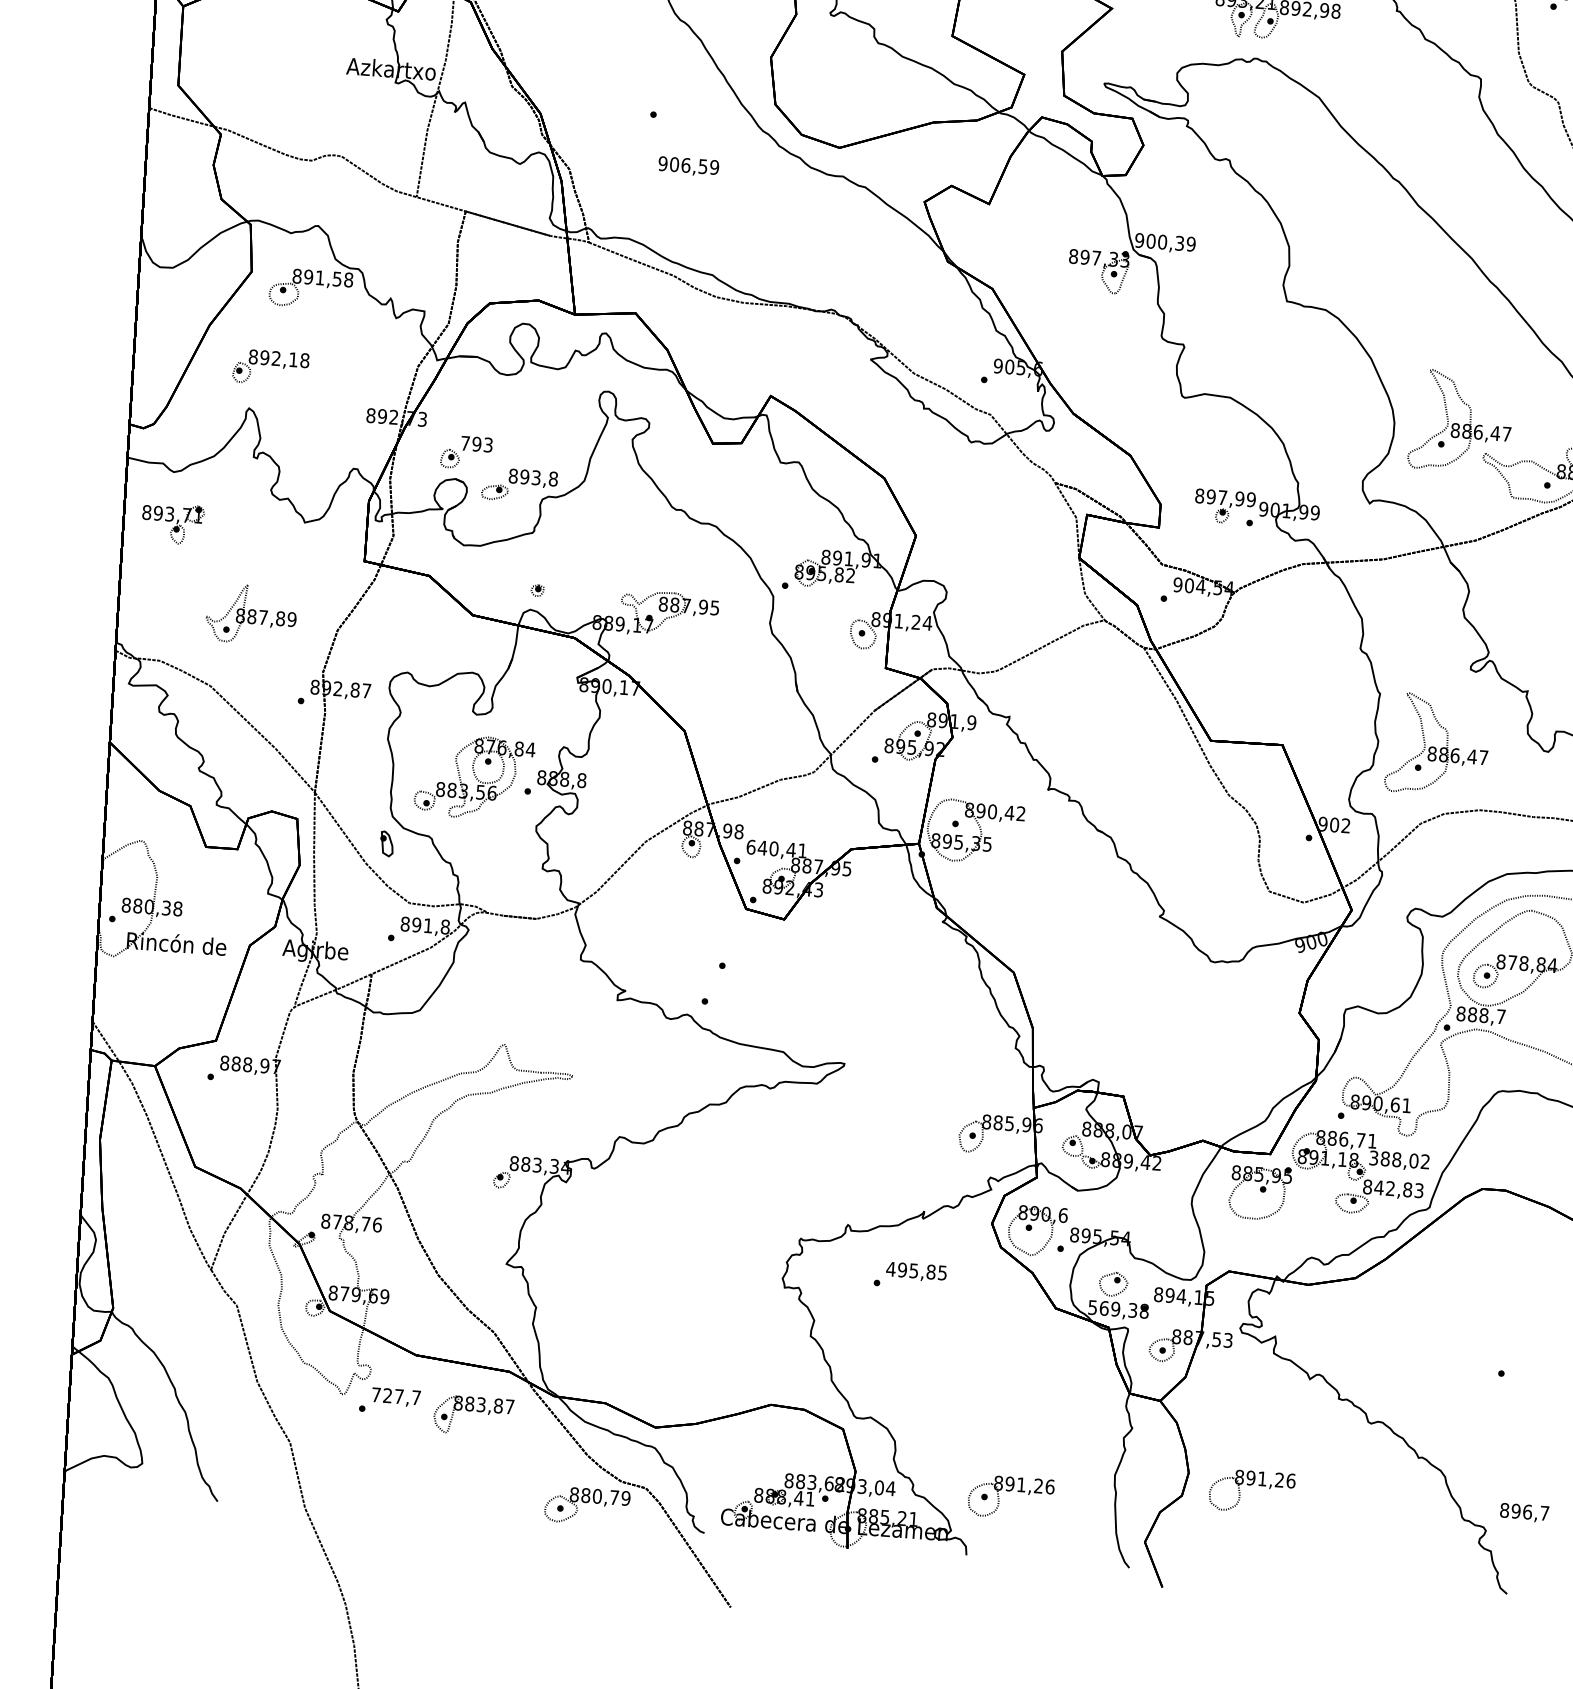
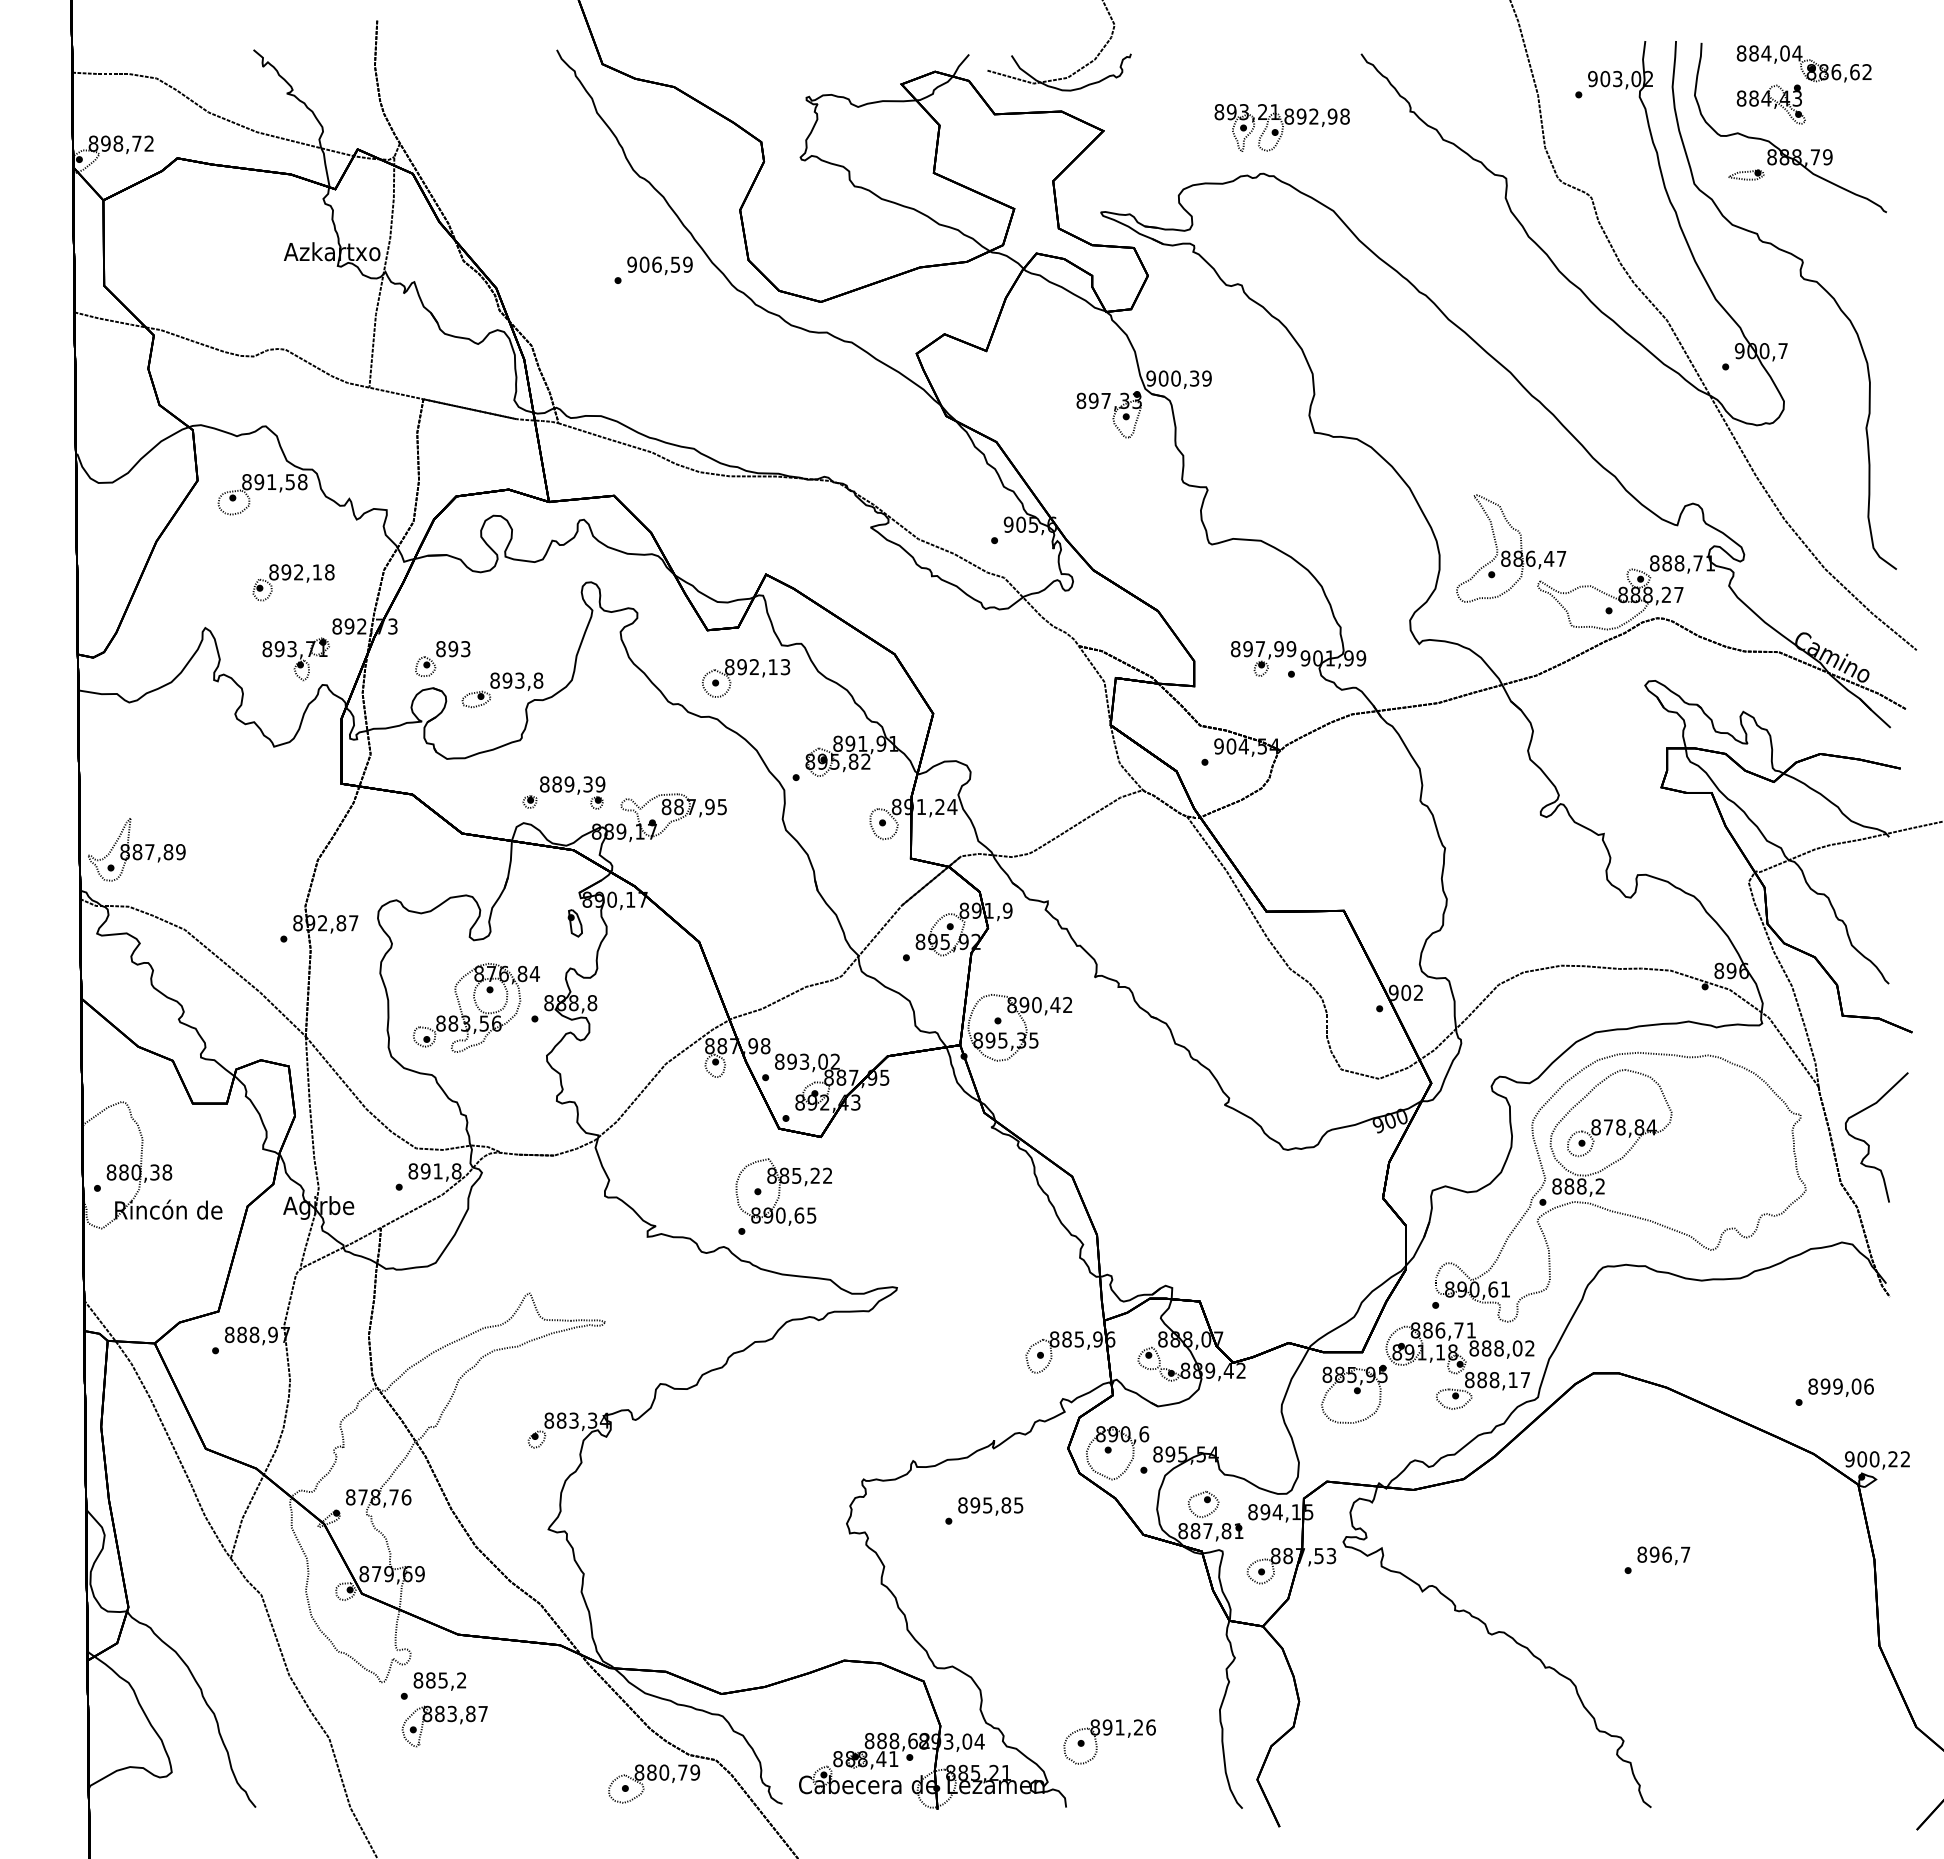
text: (688, 166) -> (659, 265), moved
part: (270, 367) -> (293, 582), moved
text: (465, 443) -> (440, 649), 793 -> 893
part: (745, 490) -> (746, 678), added
part: (172, 524) -> (295, 659), moved
part: (577, 584) -> (572, 792), added
part: (251, 614) -> (136, 849), moved
part: (1438, 744) -> (1511, 898), removed
part: (386, 844) -> (574, 923), moved
text: (776, 848) -> (807, 1061), 640,41 -> 893,02
part: (746, 967) -> (783, 1191), added
text: (1500, 1016) -> (1599, 1186), 888,7 -> 888,2
text: (1374, 1158) -> (1474, 1348), 388,02 -> 888,02
text: (1398, 1189) -> (1503, 1380), 842,83 -> 888,17
text: (890, 1269) -> (962, 1505), 495,85 -> 895,85
text: (1118, 1309) -> (1210, 1531), 569,38 -> 887,81
text: (395, 1396) -> (439, 1680), 727,7 -> 885,2
part: (473, 1415) -> (444, 1726), moved
text: (812, 1482) -> (894, 1741), 883,62 -> 888,62
part: (1251, 1485) -> (1367, 1710), removed
text: (1524, 1512) -> (1663, 1555), moved

